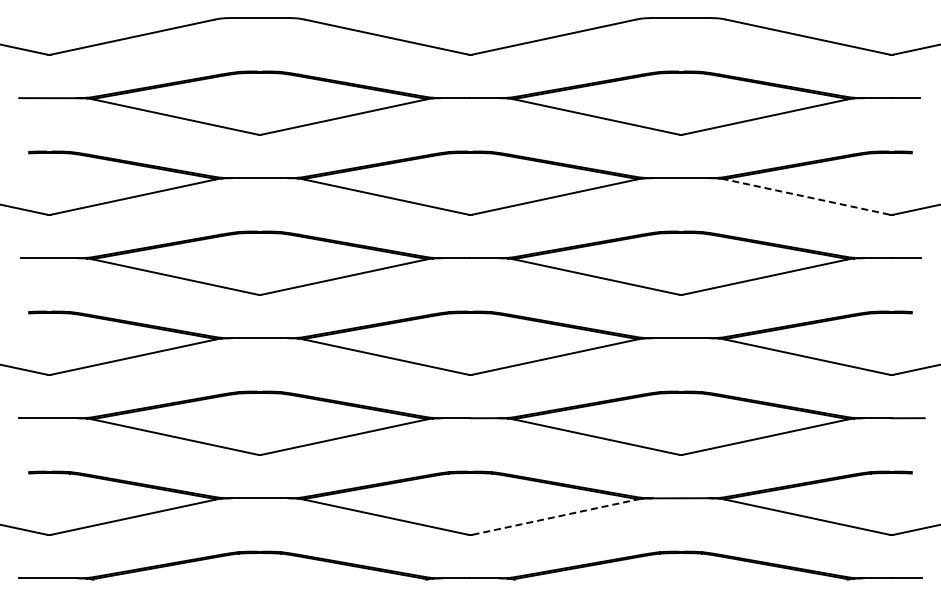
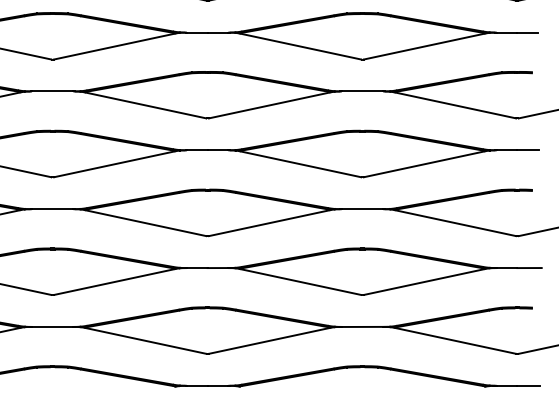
line: (807, 197) -> (455, 105), dashed -> solid
line: (554, 517) -> (269, 341), dashed -> solid

